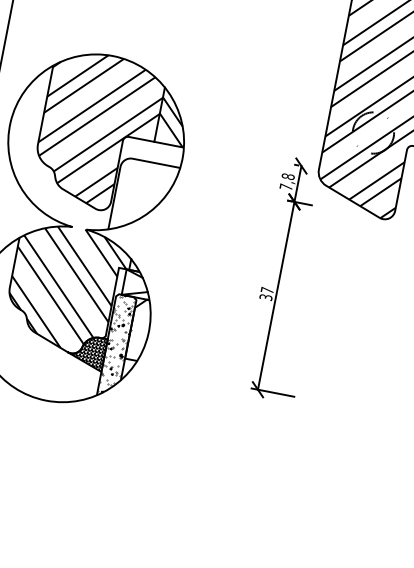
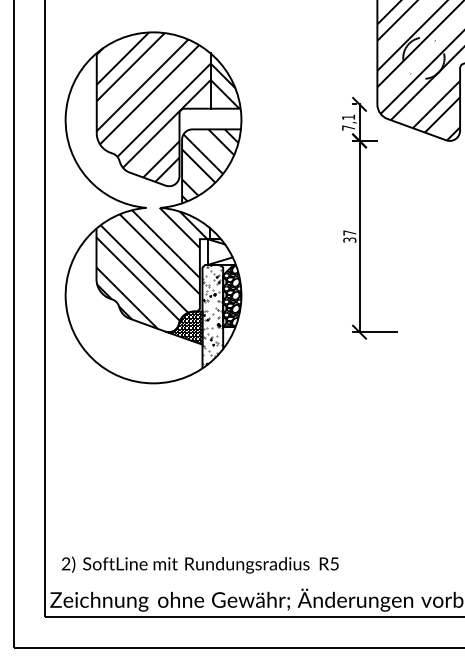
text: (288, 176) -> (348, 117), 7,8 -> 7,1
hatch: (143, 197) -> (210, 165), added
hatch: (140, 330) -> (232, 296), added

